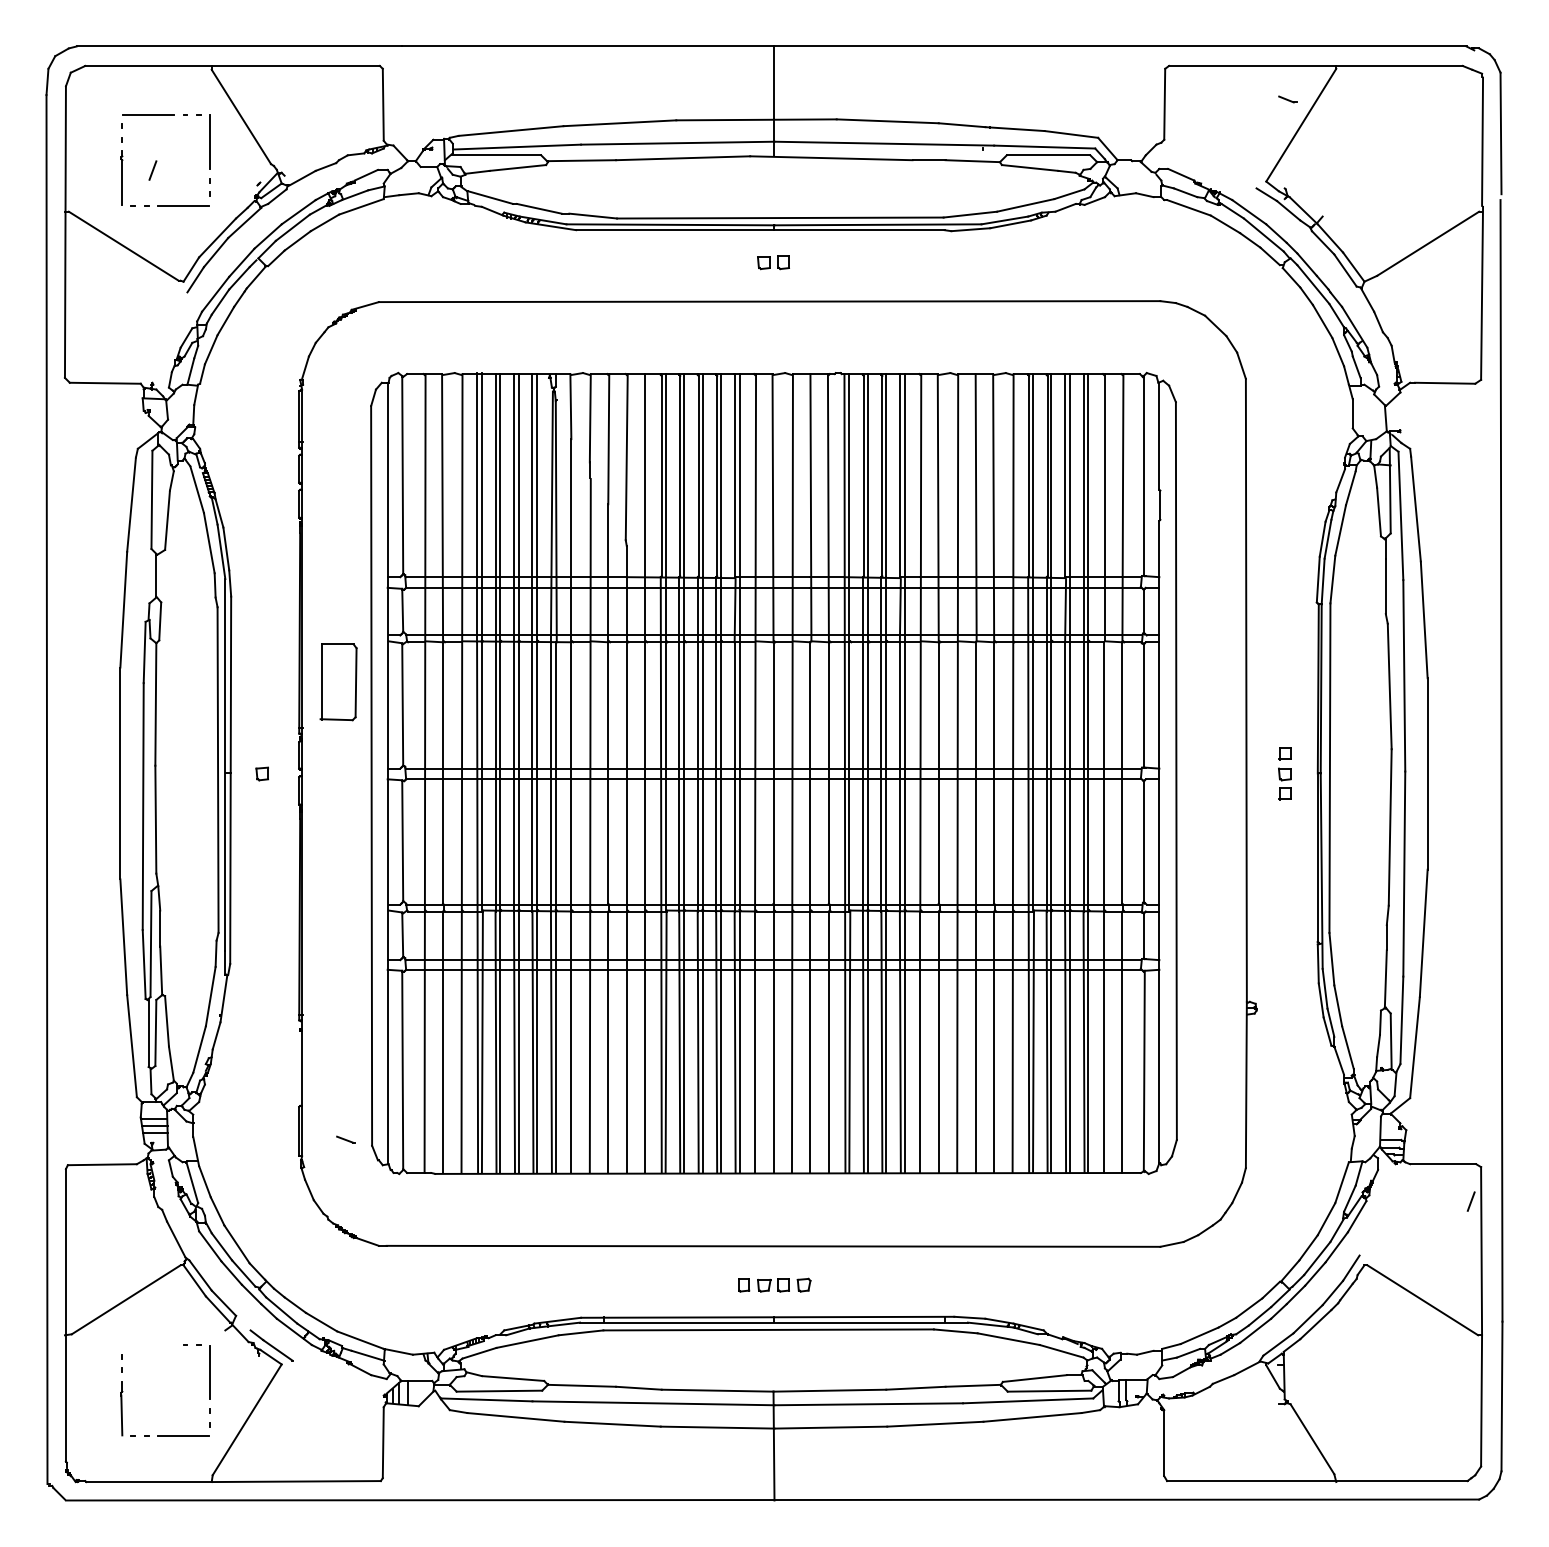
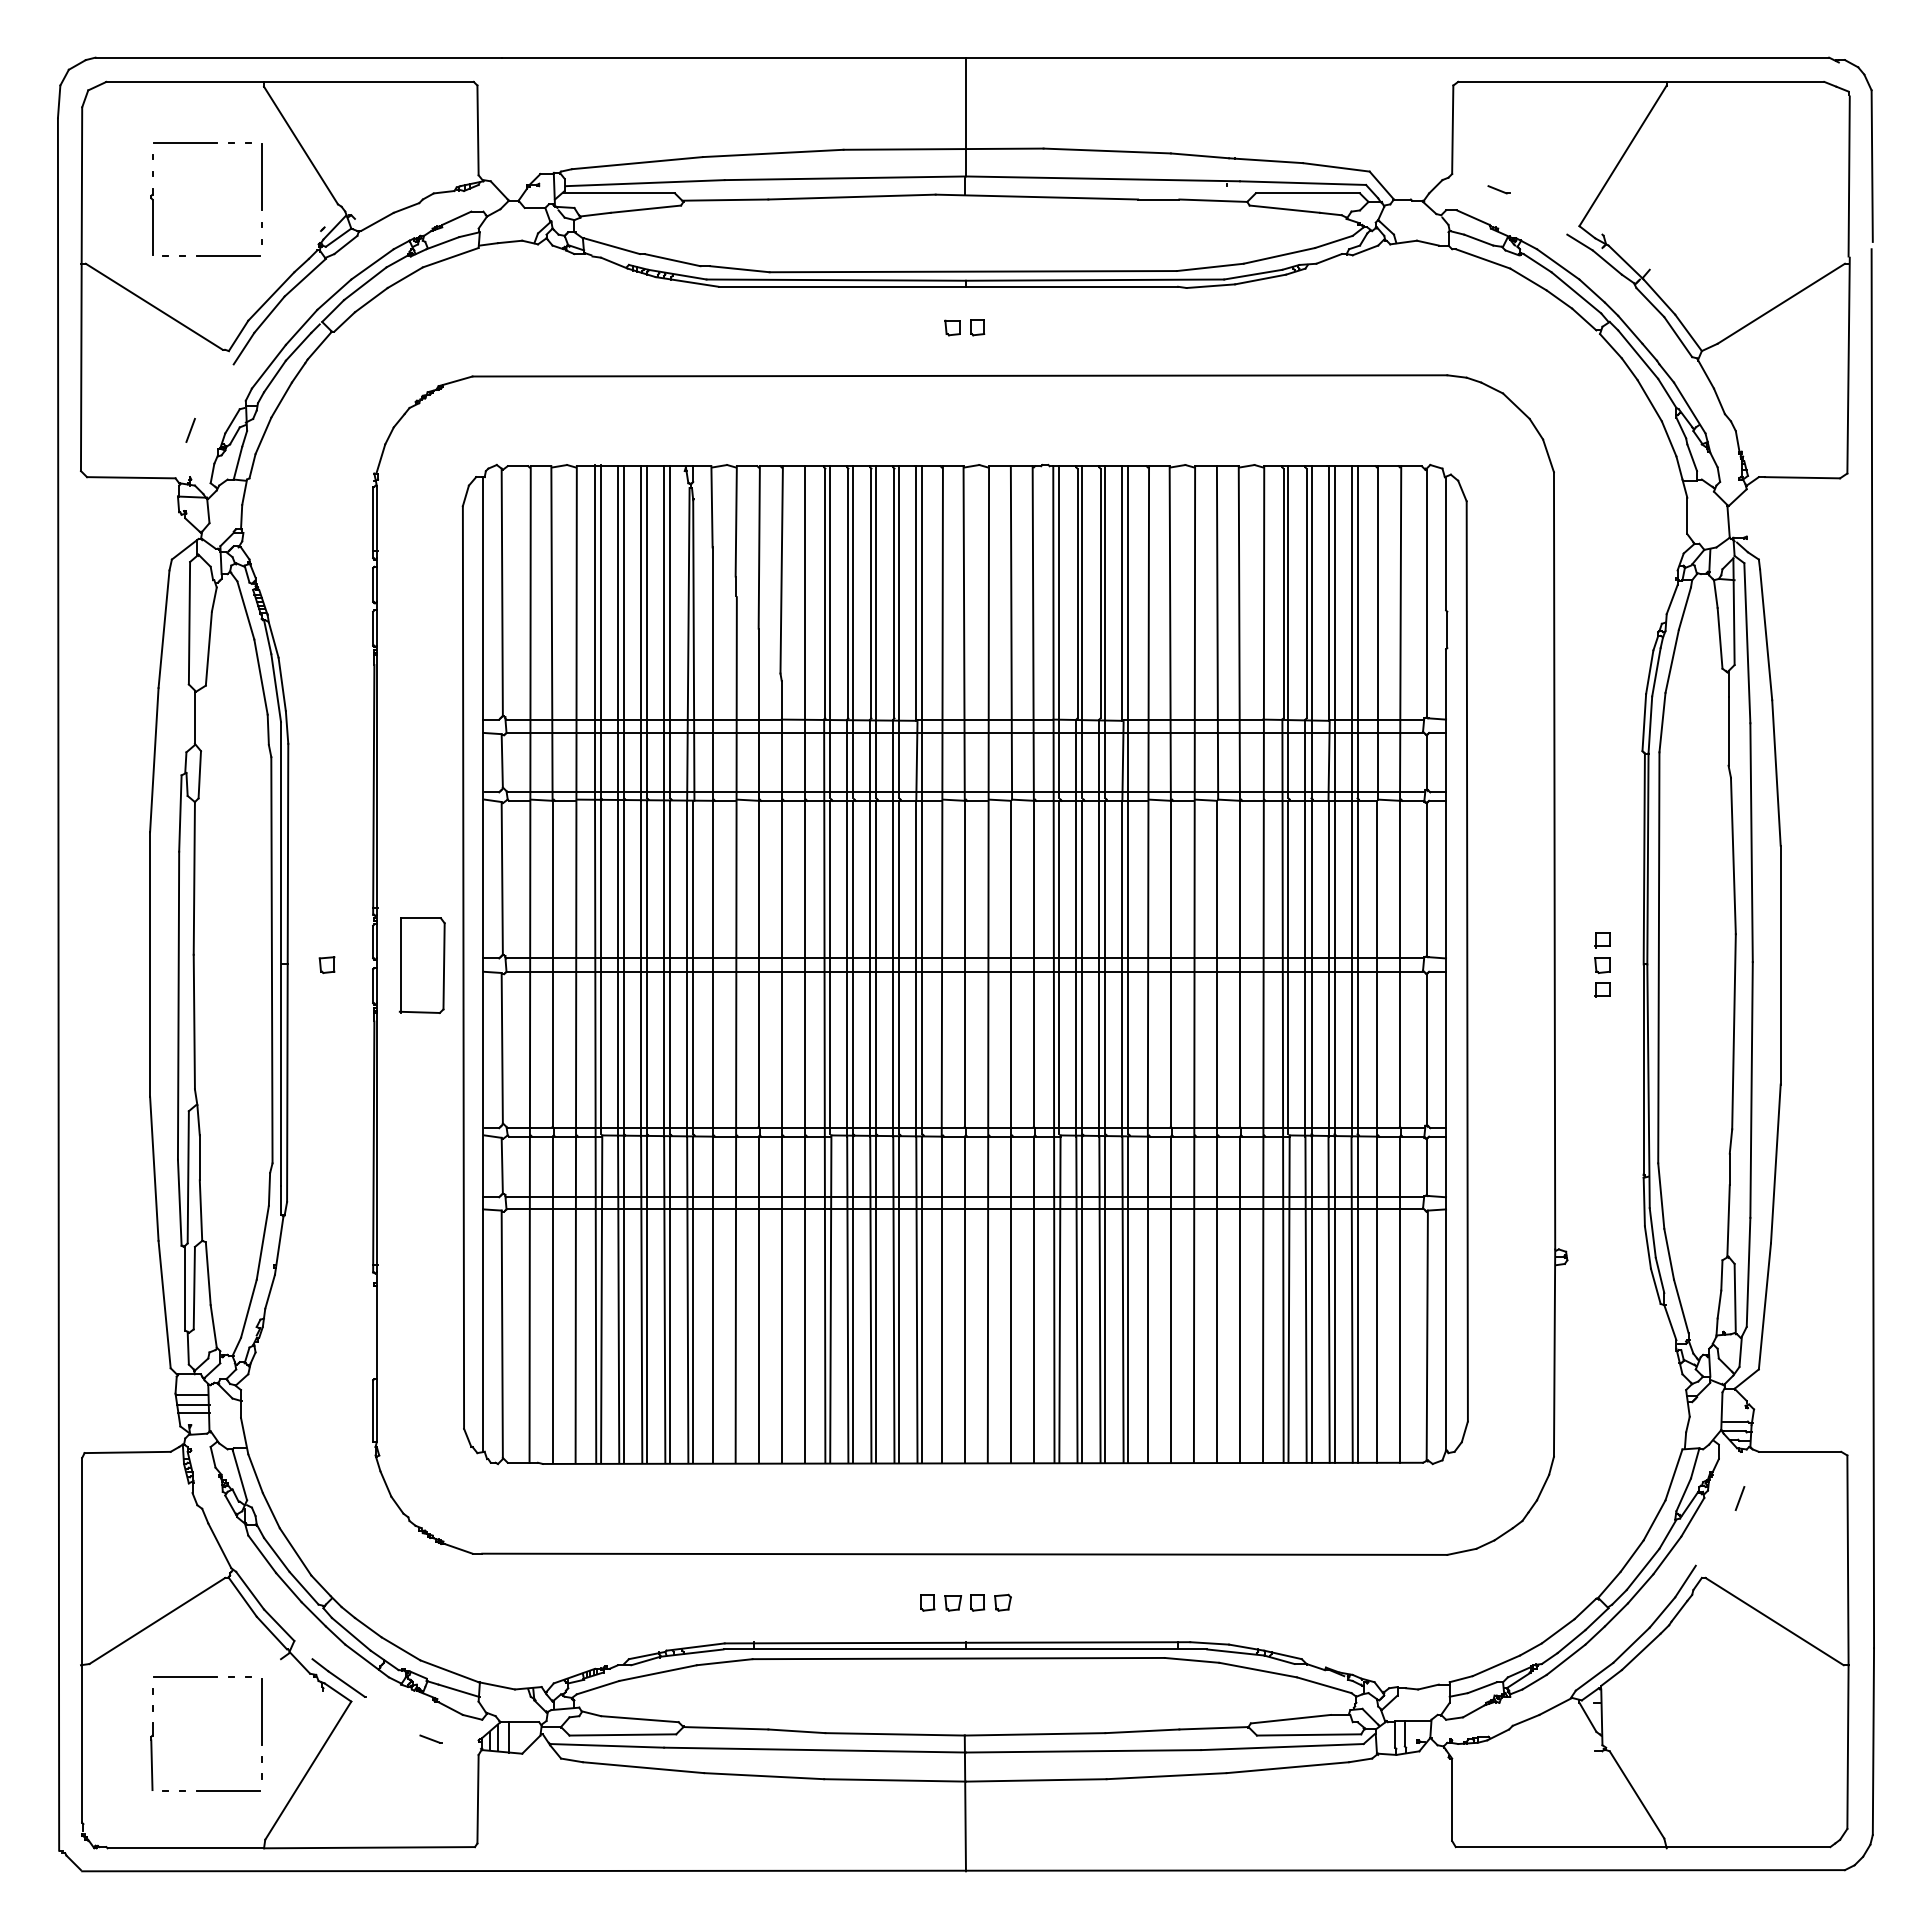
part: (1287, 99) -> (1498, 189), moved
line: (152, 169) -> (190, 429), moved
part: (337, 682) -> (421, 965), moved
line: (345, 1139) -> (430, 1738), moved
line: (1470, 1201) -> (1739, 1498), moved
line: (147, 1345) -> (184, 1677), added

